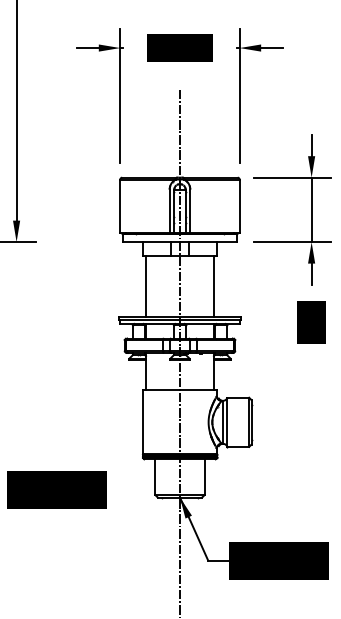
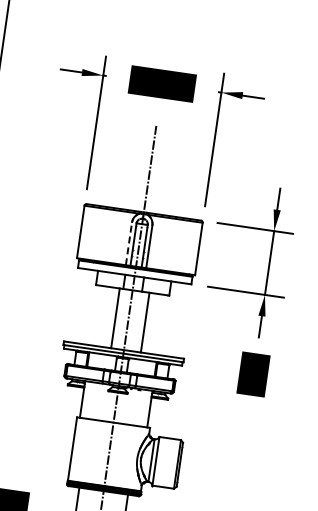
line: (169, 210) -> (128, 243), solid -> dashed
line: (145, 286) -> (115, 318), moved
line: (214, 286) -> (145, 322), moved

